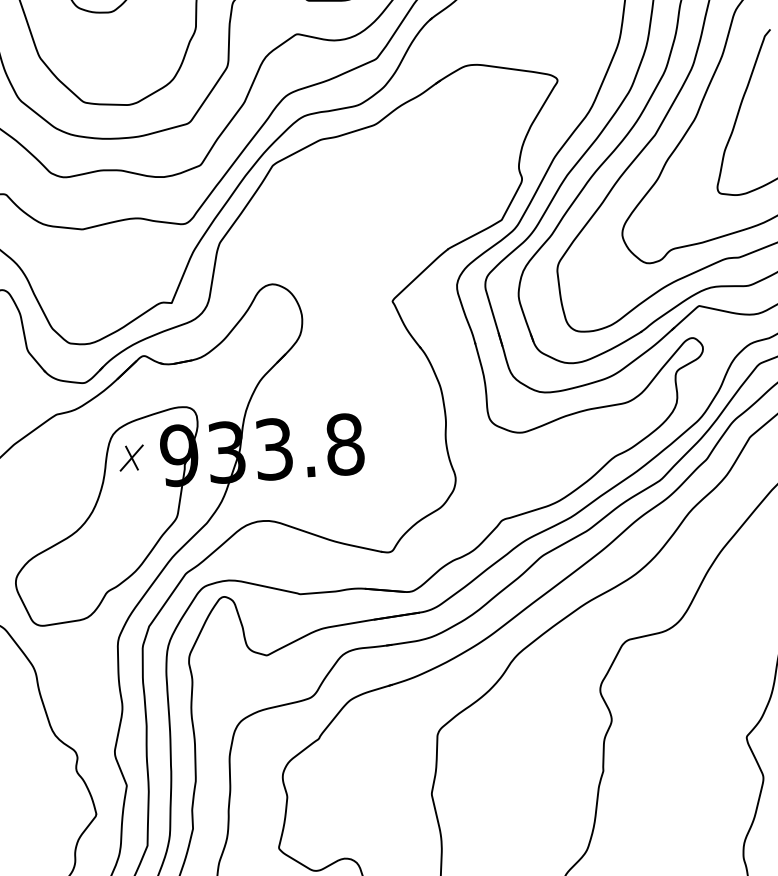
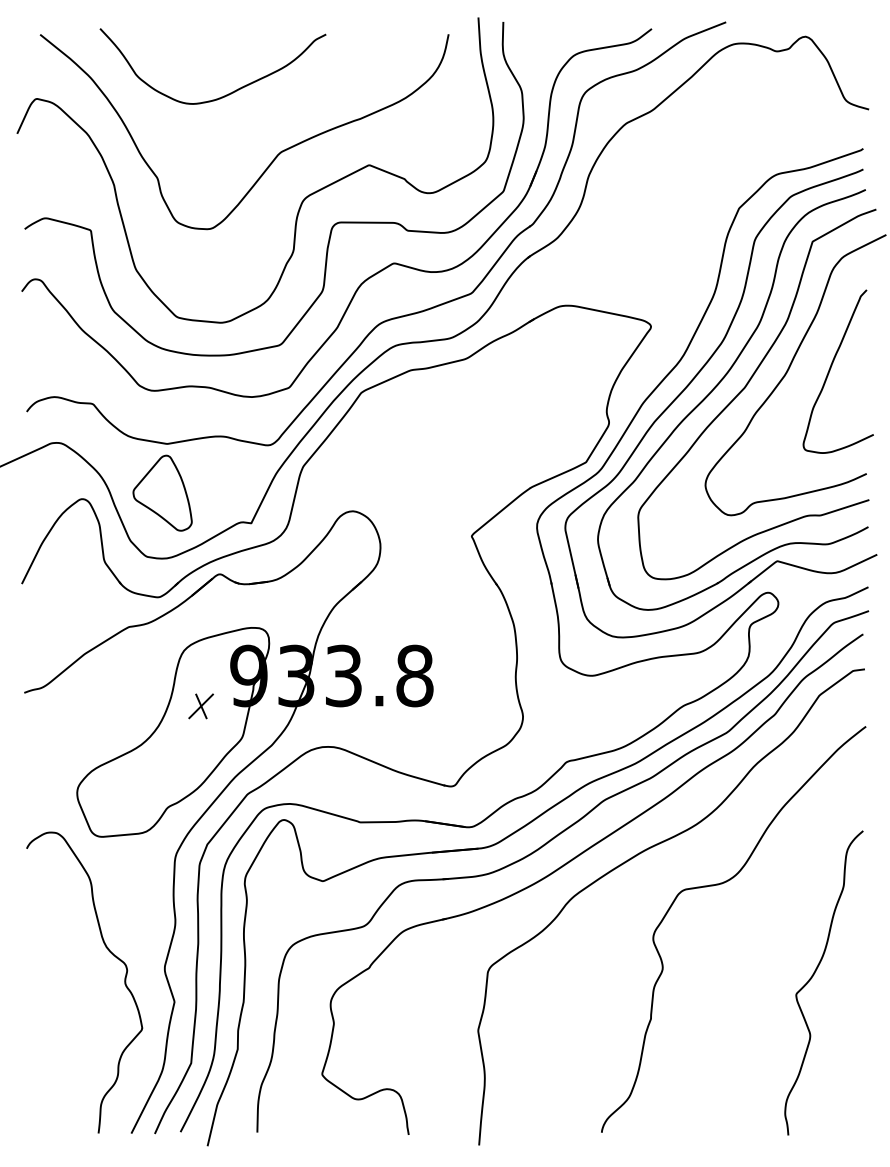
part: (81, 278) -> (162, 492), added
part: (131, 458) -> (200, 706), moved

